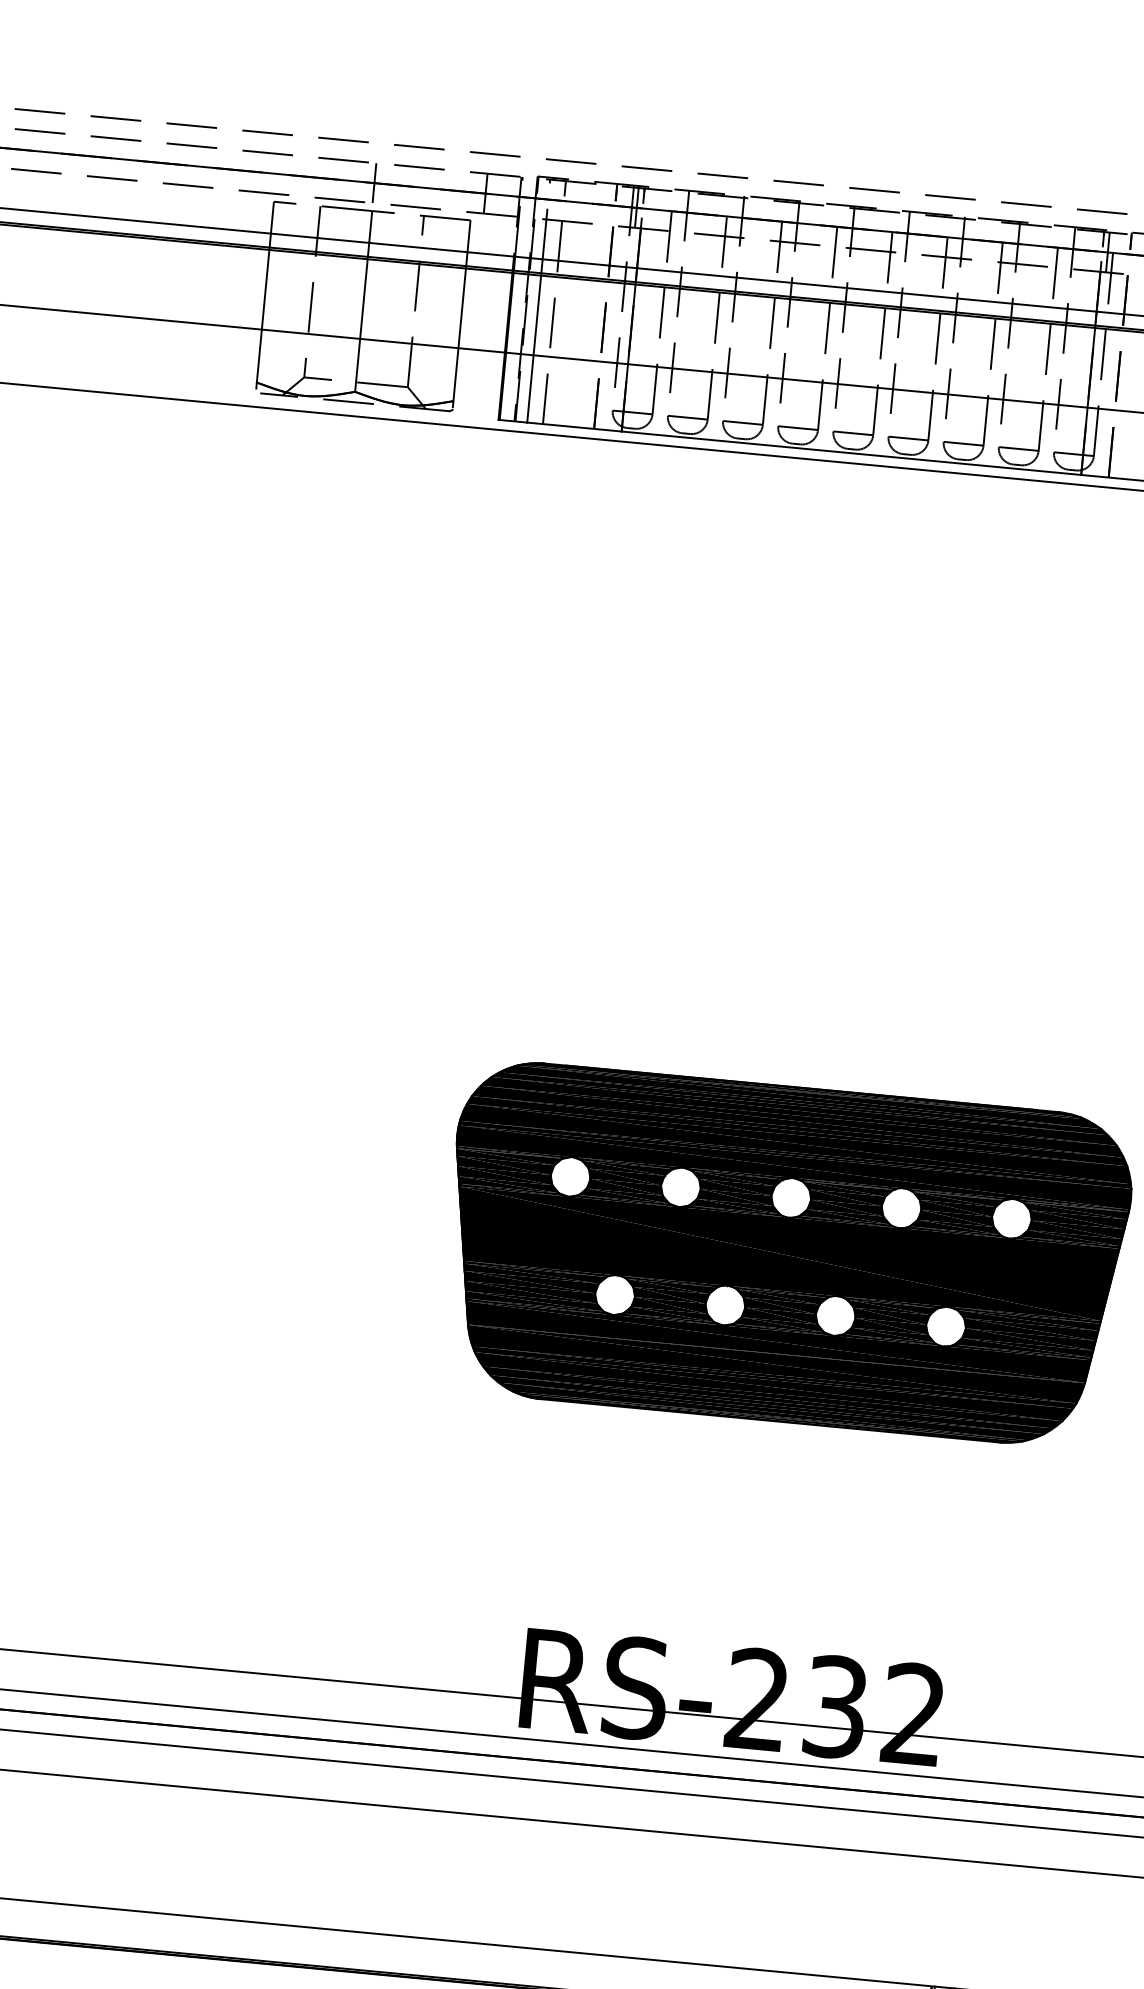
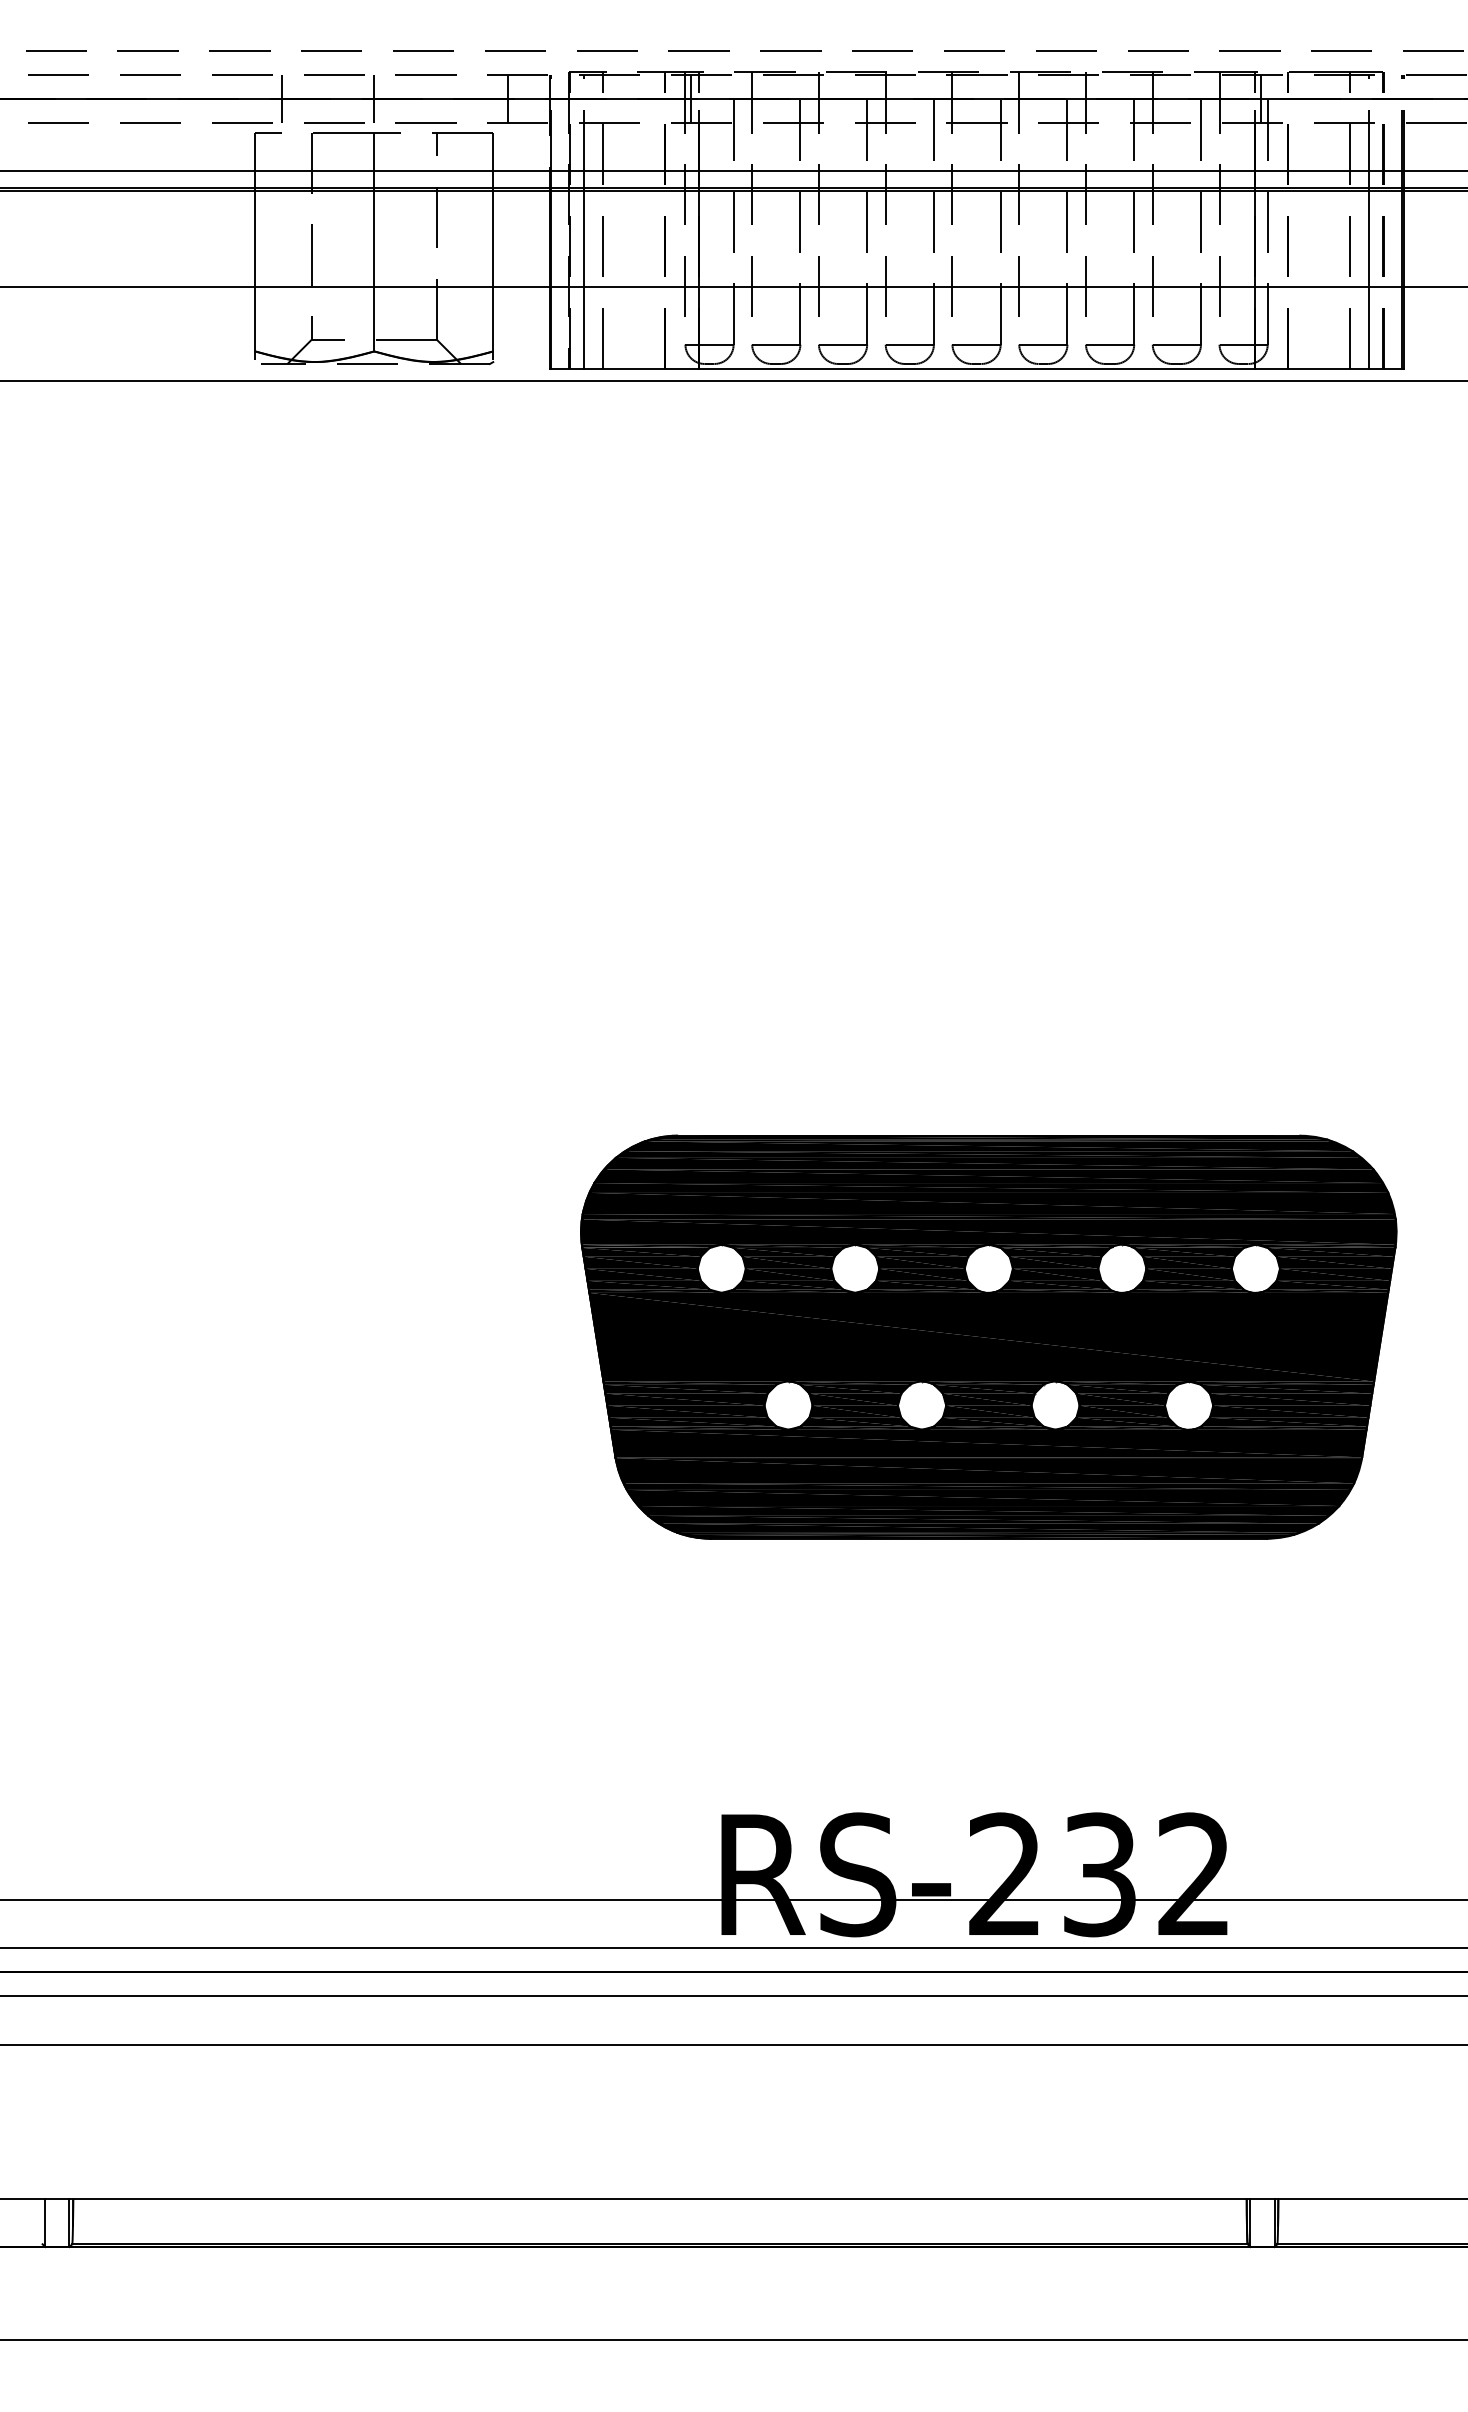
line: (299, 175) -> (282, 98), added

